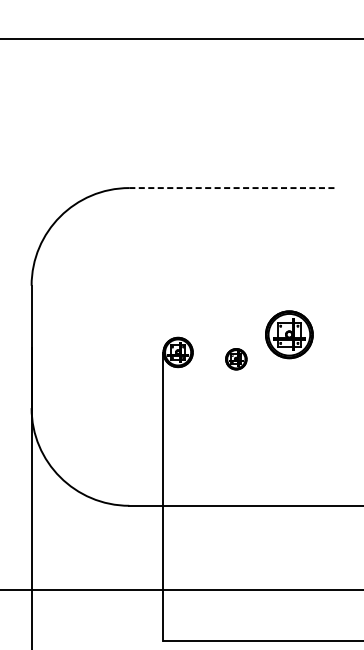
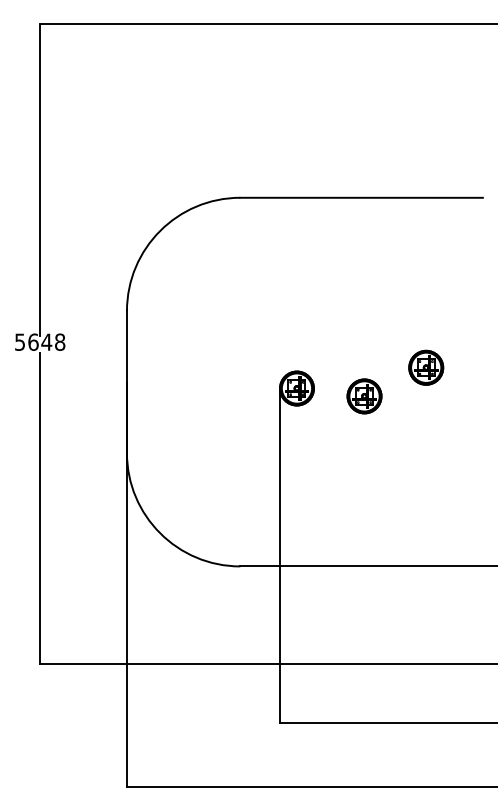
line: (234, 187) -> (362, 197), dashed -> solid
part: (289, 334) -> (426, 367), size x0.62
part: (236, 359) -> (364, 396), size x1.43

